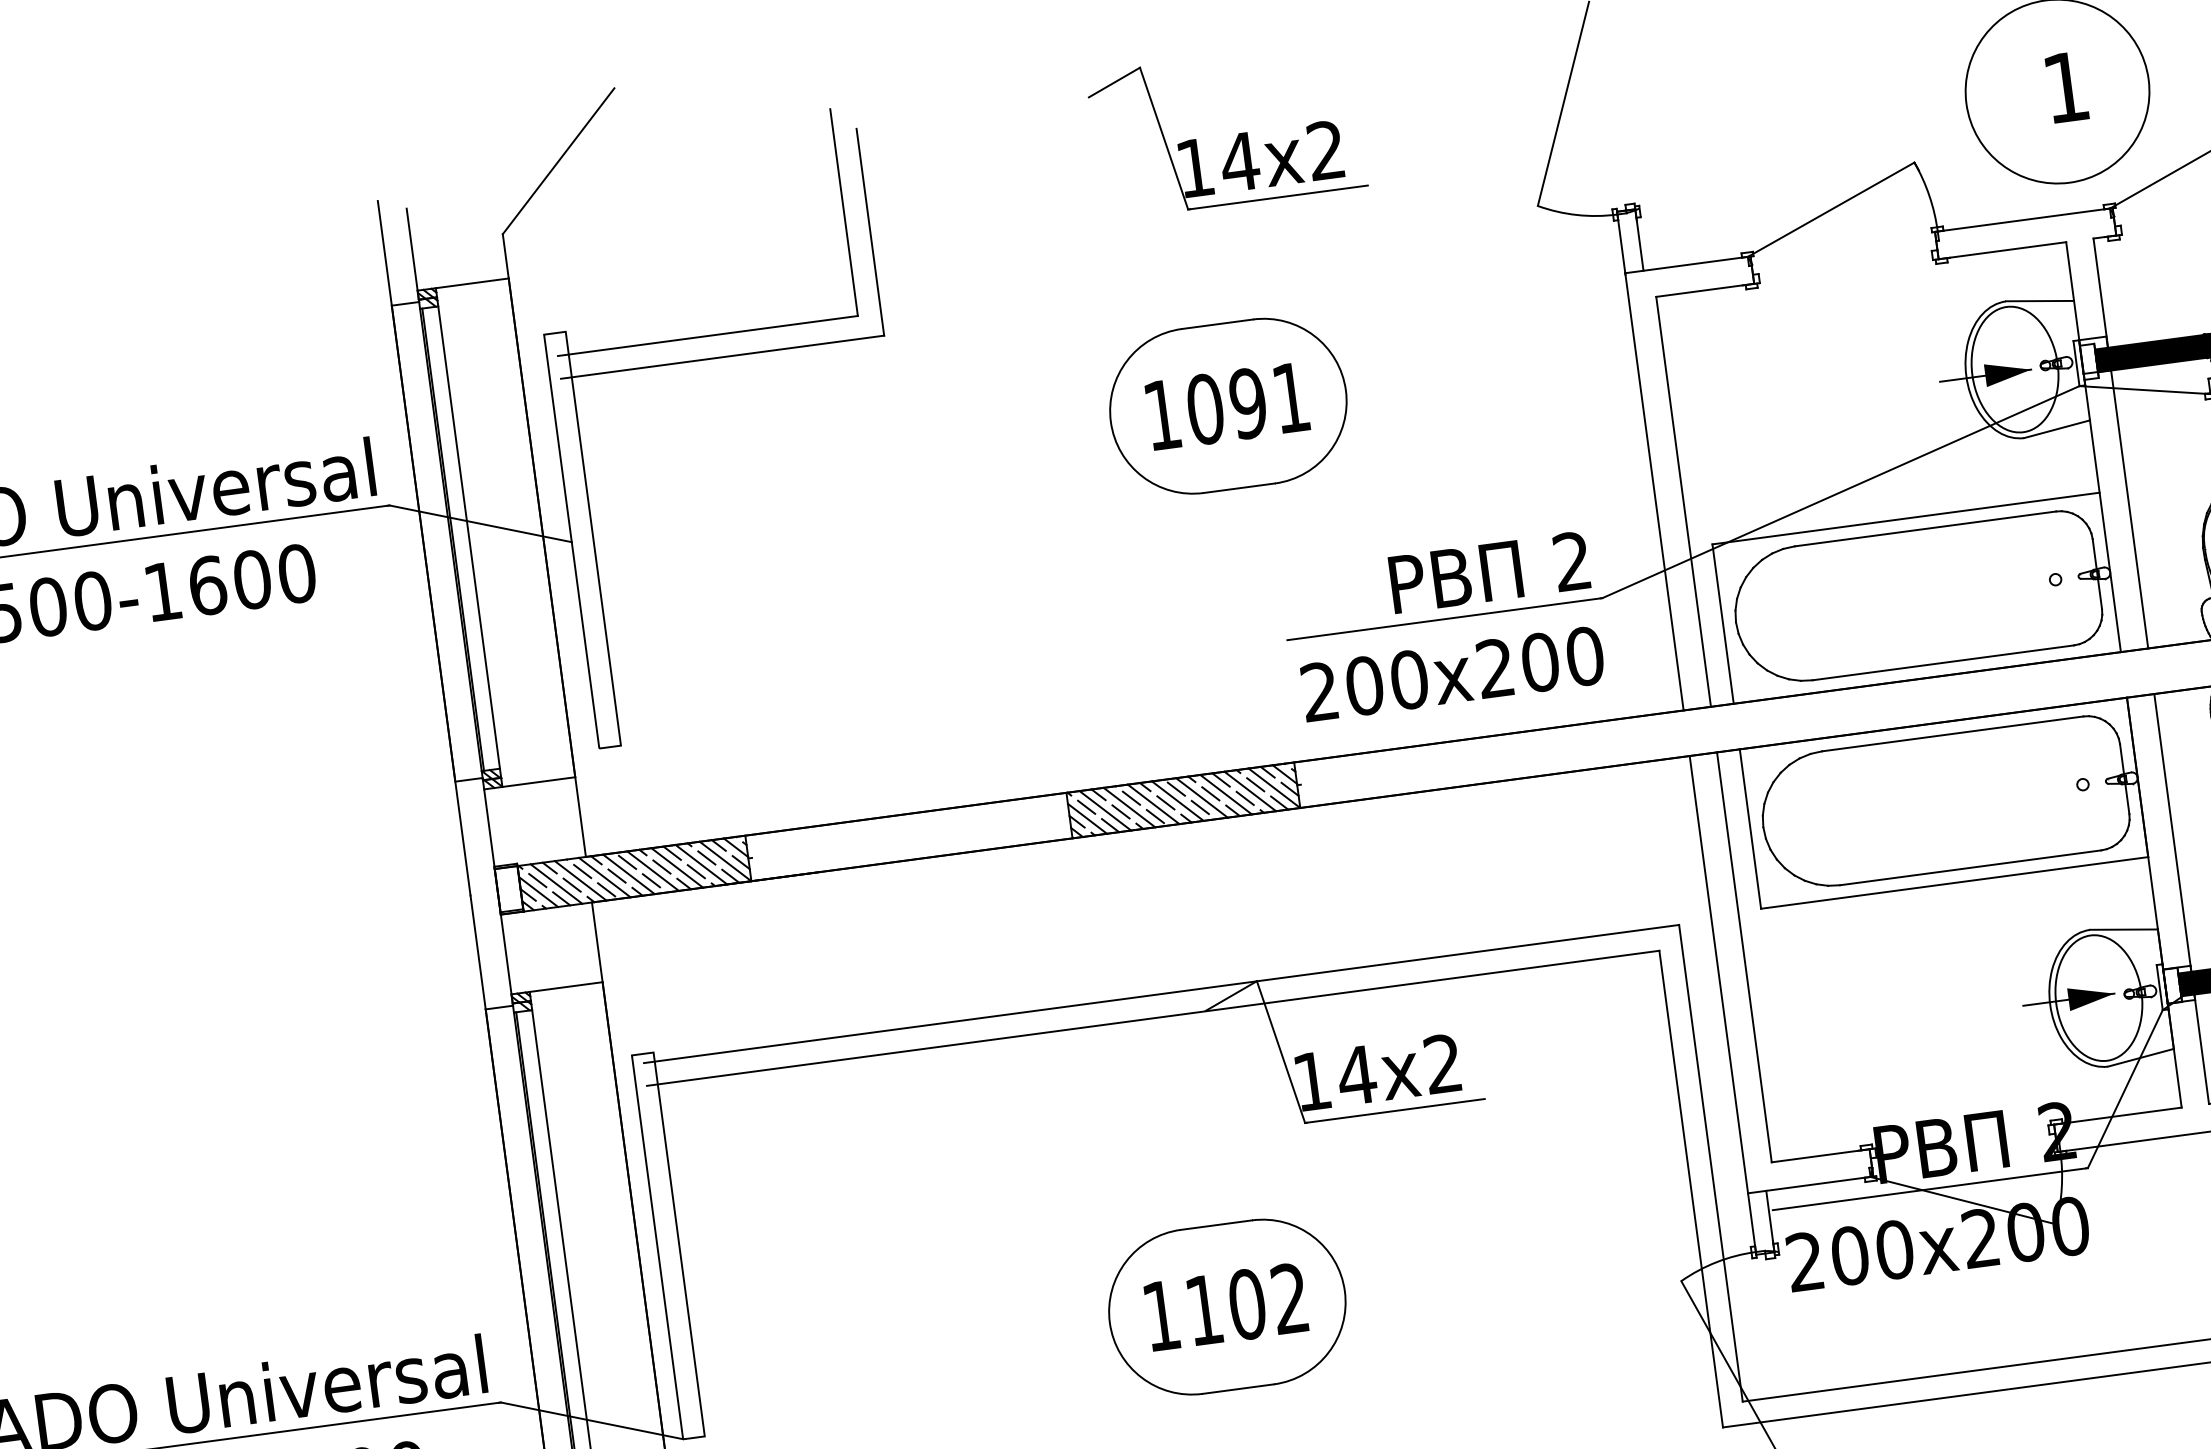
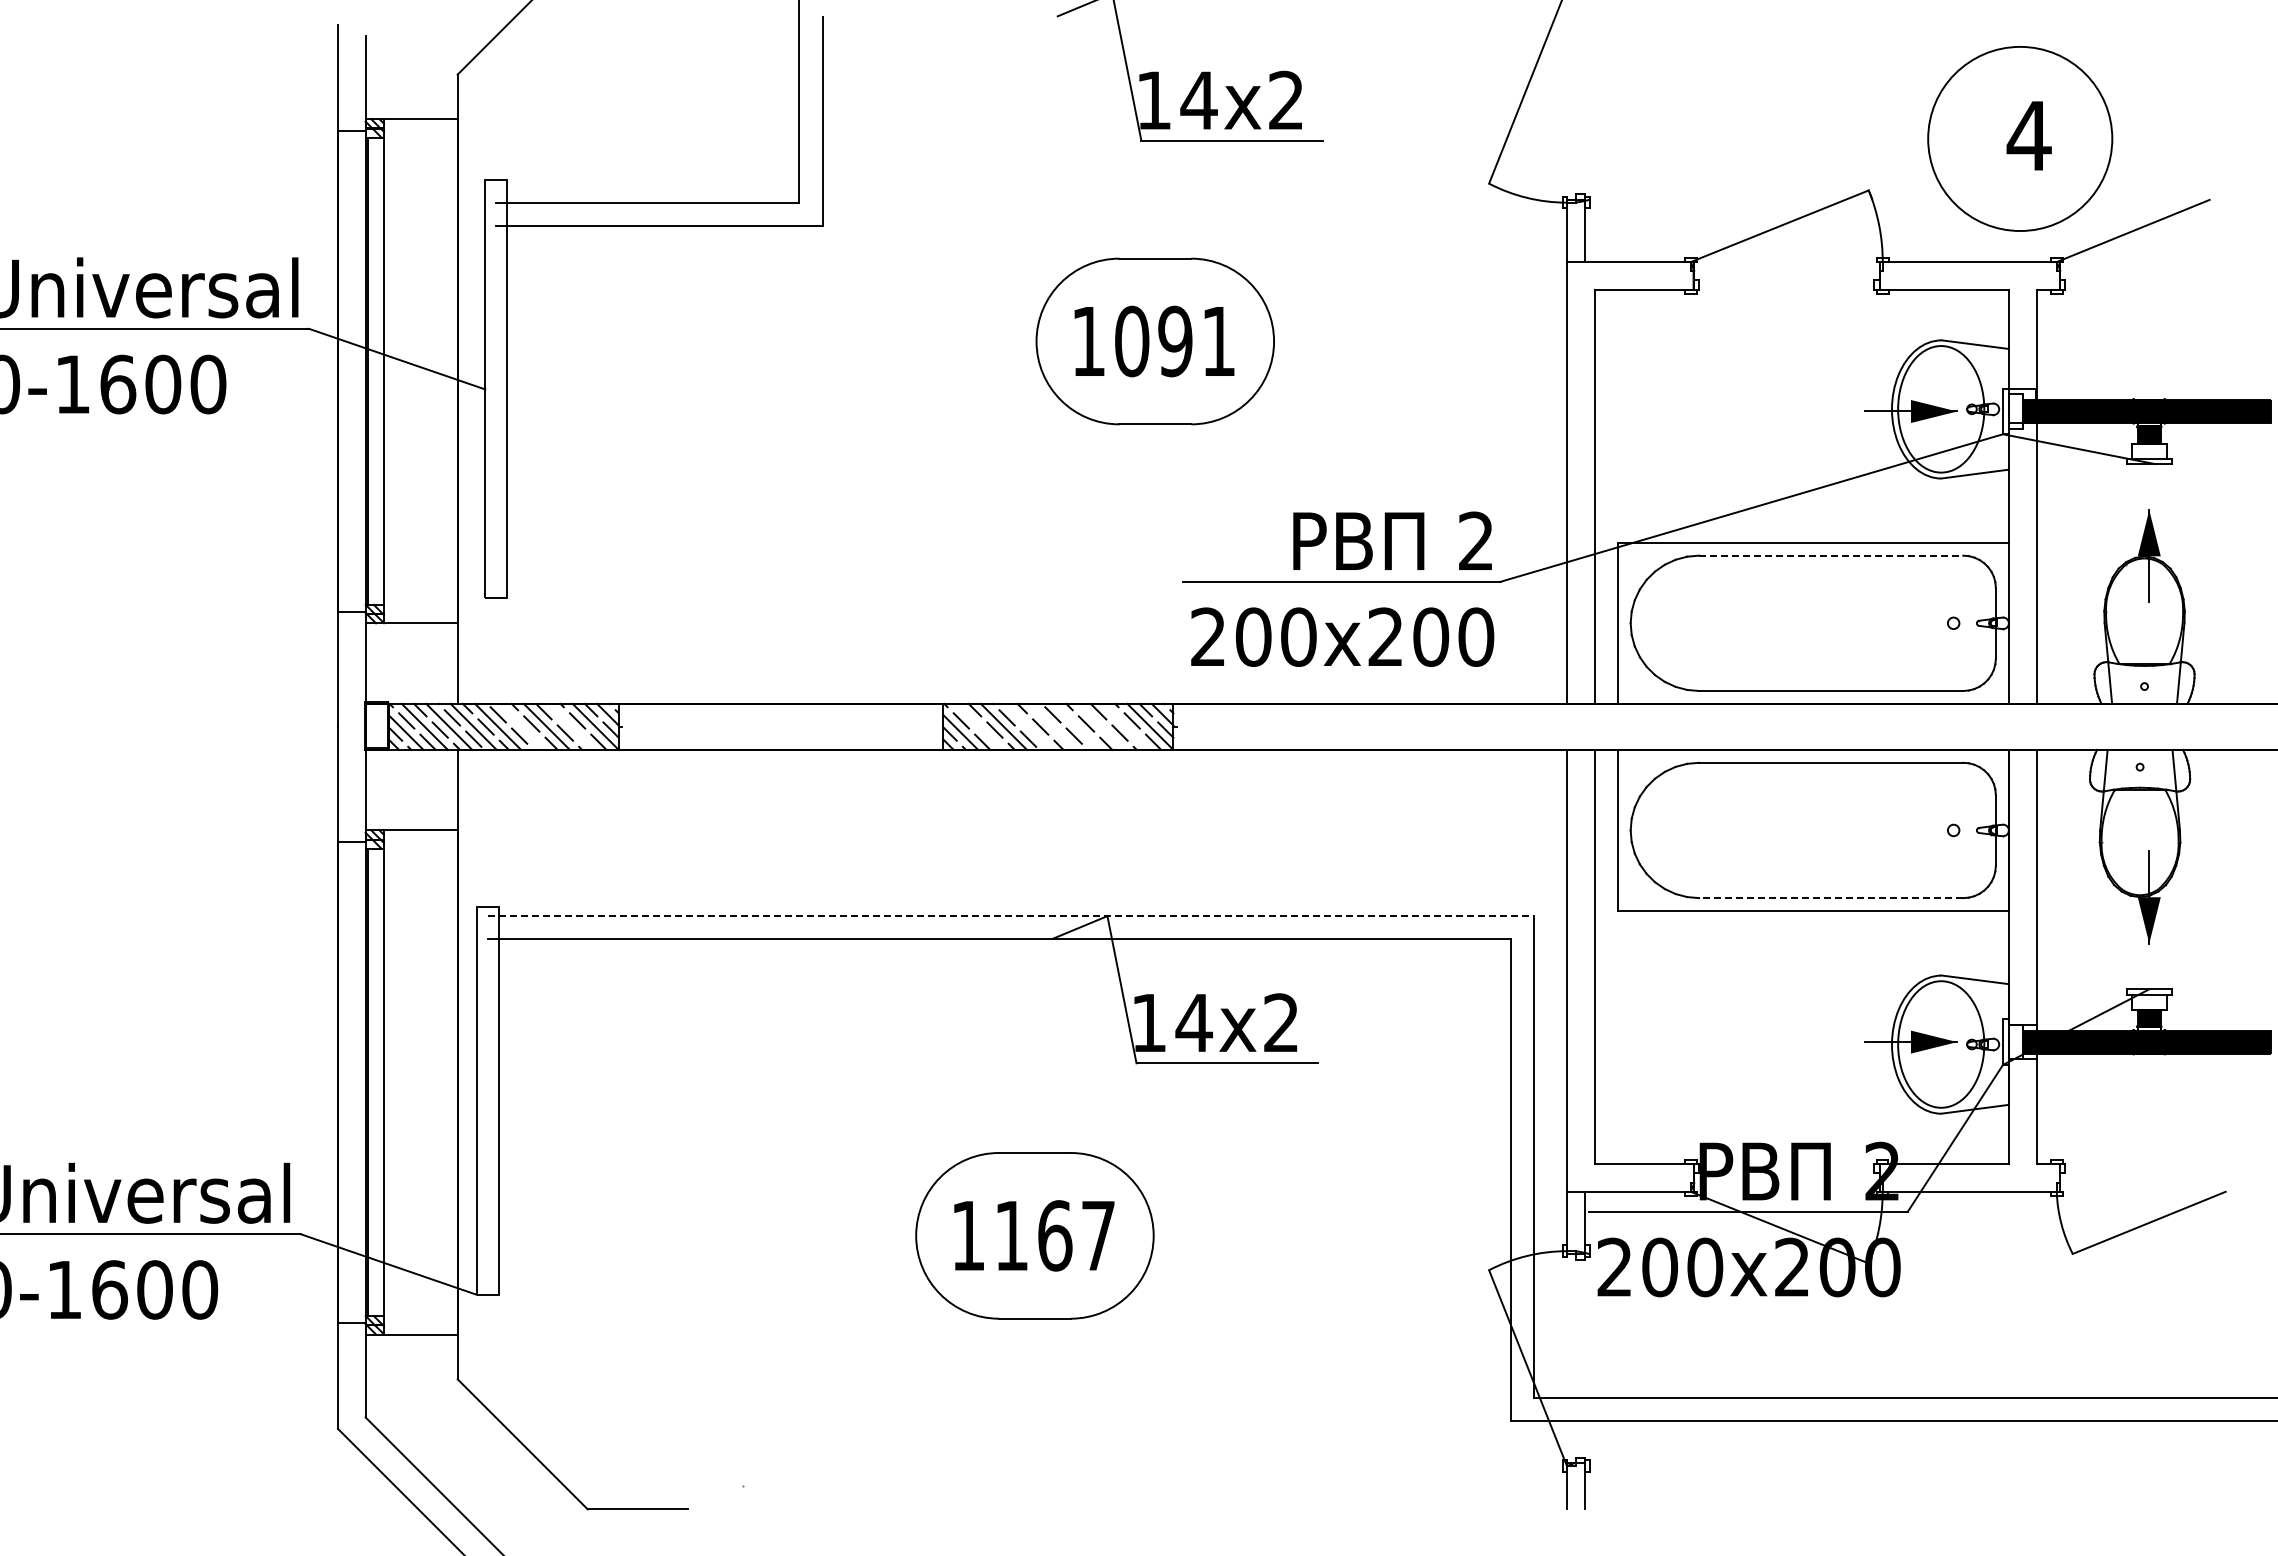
text: (2065, 87) -> (2028, 135), 1 -> 4
line: (1925, 528) -> (1831, 555), solid -> dashed
line: (1249, 791) -> (1125, 726), removed
line: (1225, 794) -> (1101, 726), removed
line: (1202, 797) -> (1077, 726), removed
line: (1177, 800) -> (1052, 726), removed
line: (1153, 803) -> (1028, 726), removed
line: (1105, 810) -> (979, 726), removed
line: (701, 864) -> (571, 726), removed
line: (1970, 868) -> (1830, 898), solid -> dashed
line: (653, 870) -> (522, 726), removed
line: (1162, 994) -> (1011, 916), solid -> dashed
text: (1268, 1301) -> (1076, 1235), 1102 -> 1167

